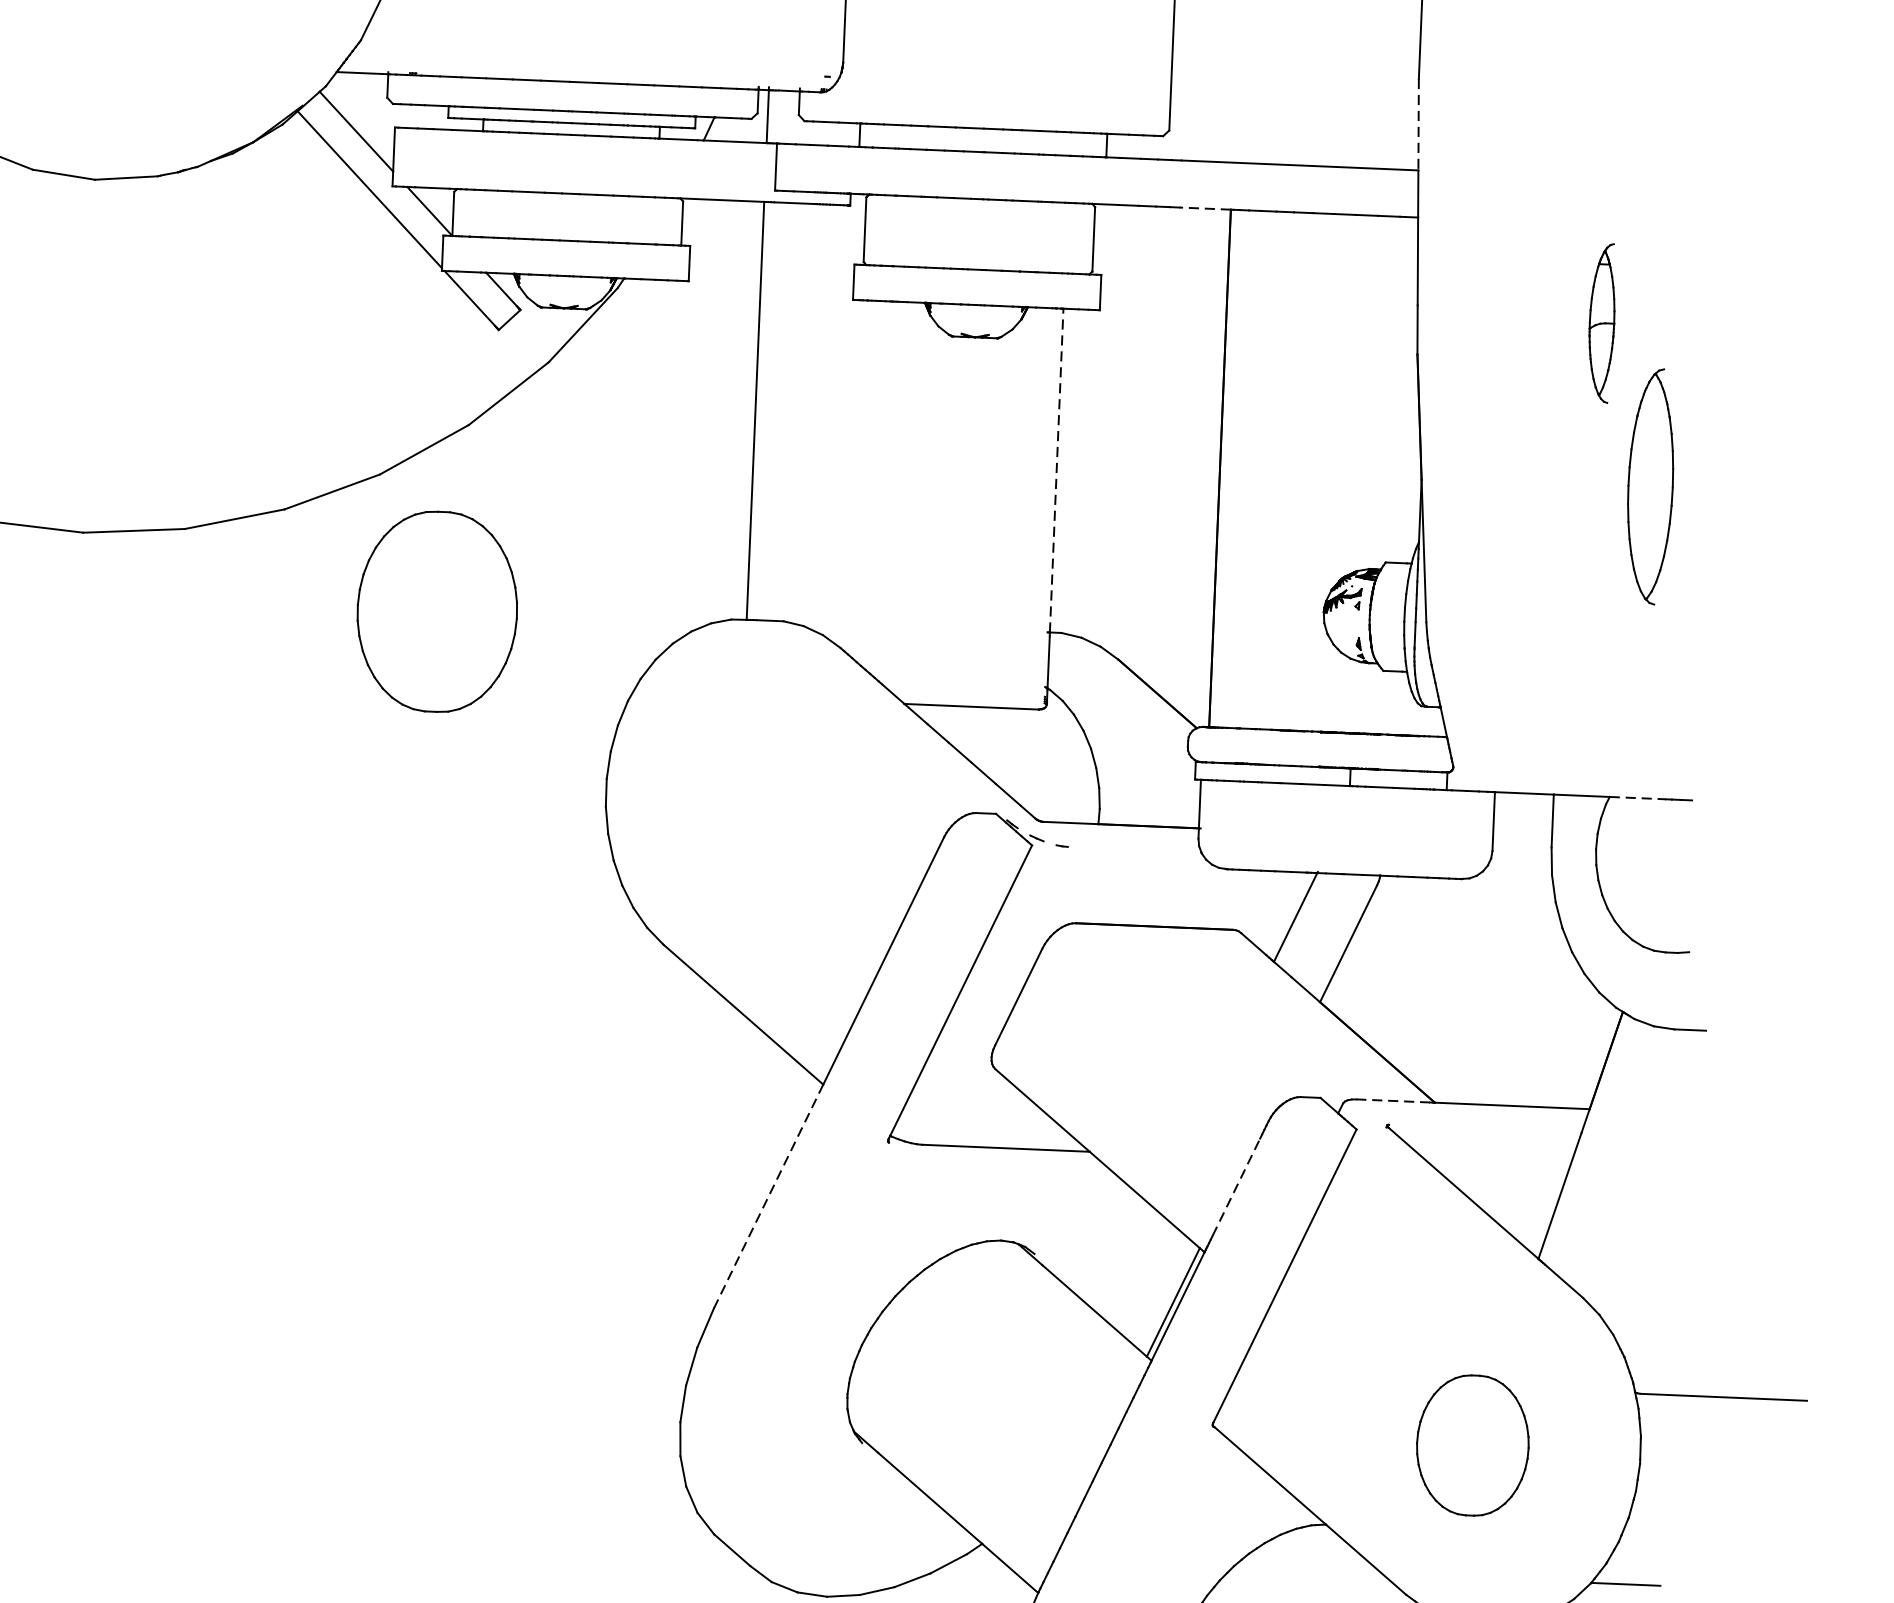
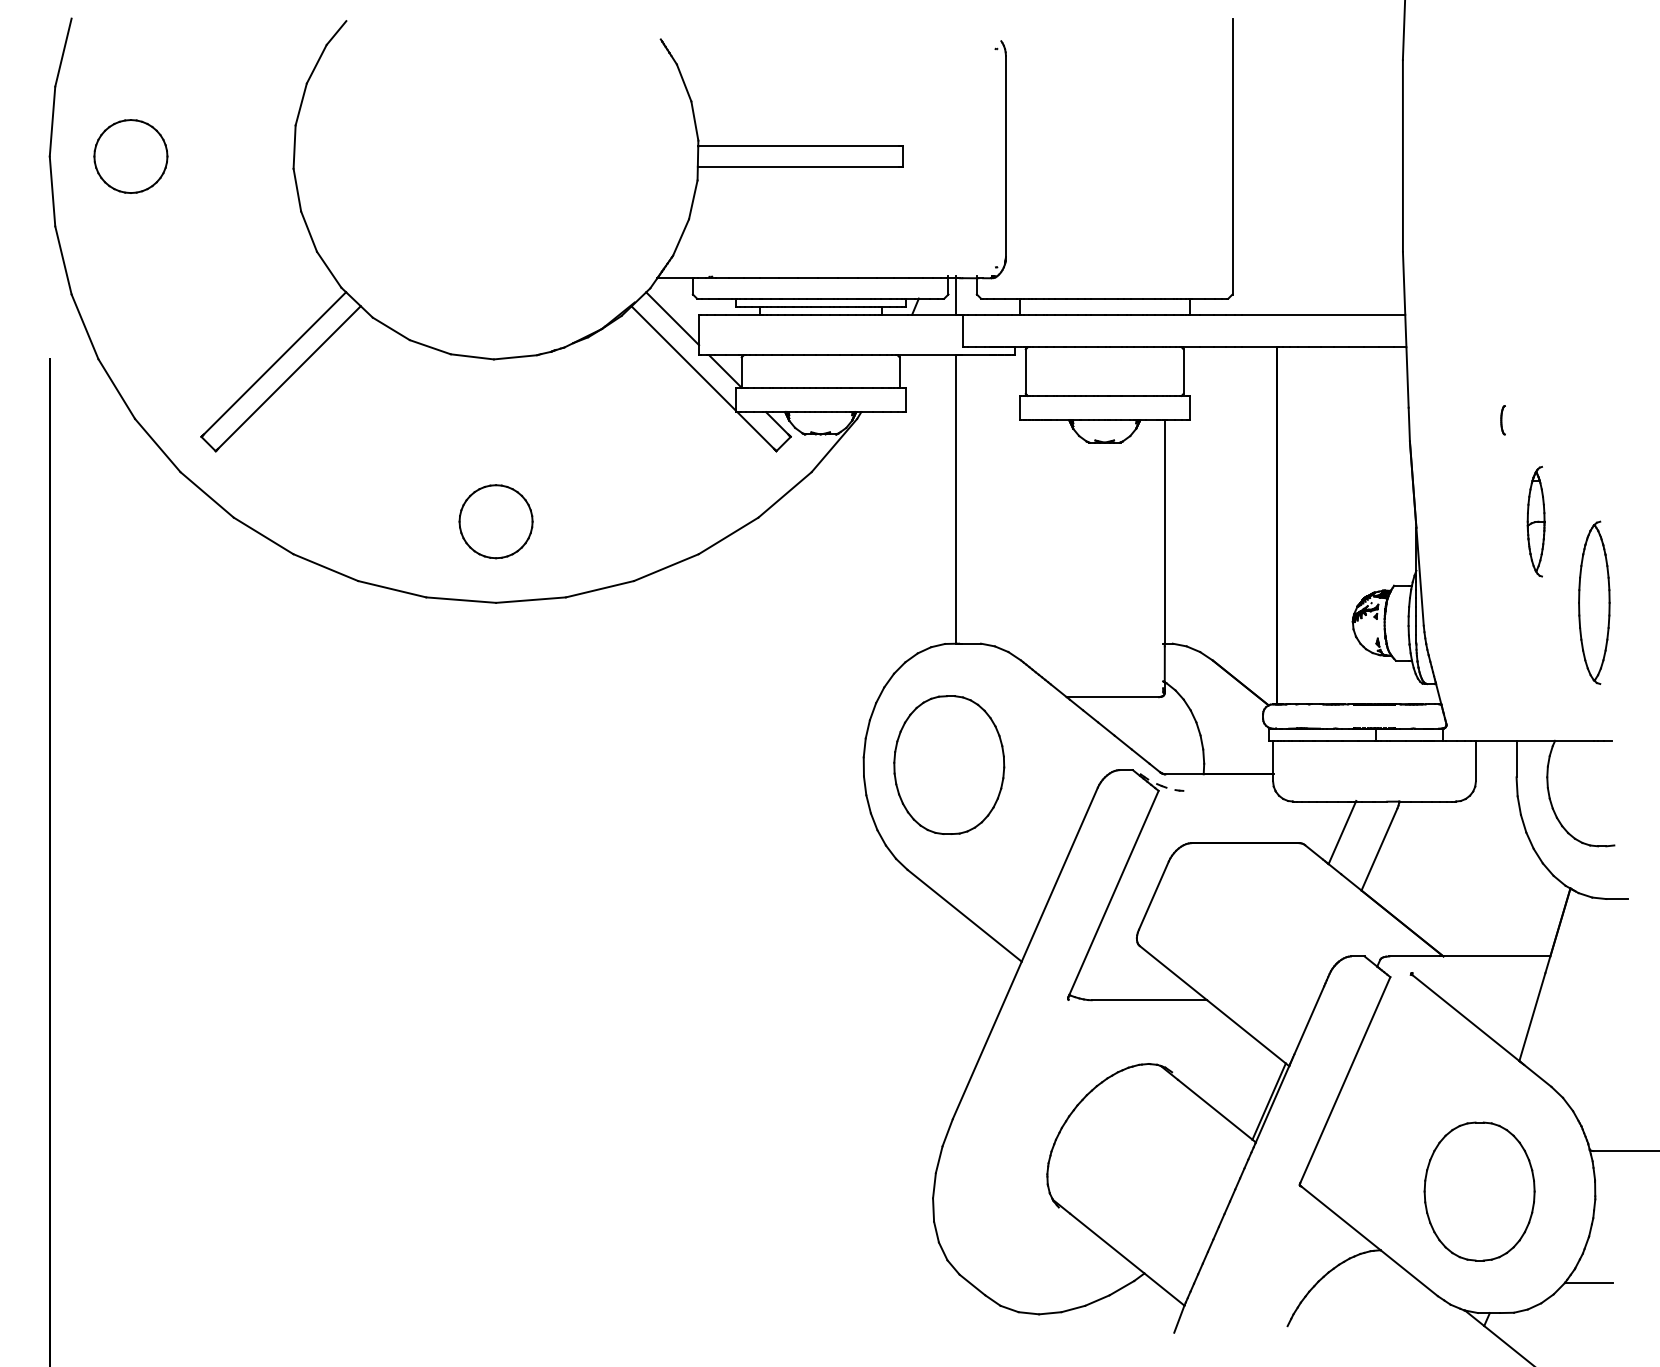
line: (1419, 125) -> (1404, 283), dashed -> solid
line: (1205, 208) -> (1259, 347), dashed -> solid
part: (1601, 322) -> (1535, 521), moved
part: (1552, 329) -> (1502, 420), added
part: (87, 414) -> (495, 521), added
line: (1056, 469) -> (1164, 531), dashed -> solid
part: (1650, 486) -> (1594, 602), moved
part: (437, 610) -> (949, 764), moved
line: (1637, 797) -> (1574, 740), dashed -> solid
line: (1392, 1100) -> (1414, 956), dashed -> solid
line: (1236, 1185) -> (1309, 1019), dashed -> solid
line: (768, 1196) -> (987, 1040), dashed -> solid
part: (1472, 1445) -> (1479, 1191), size x1.43

